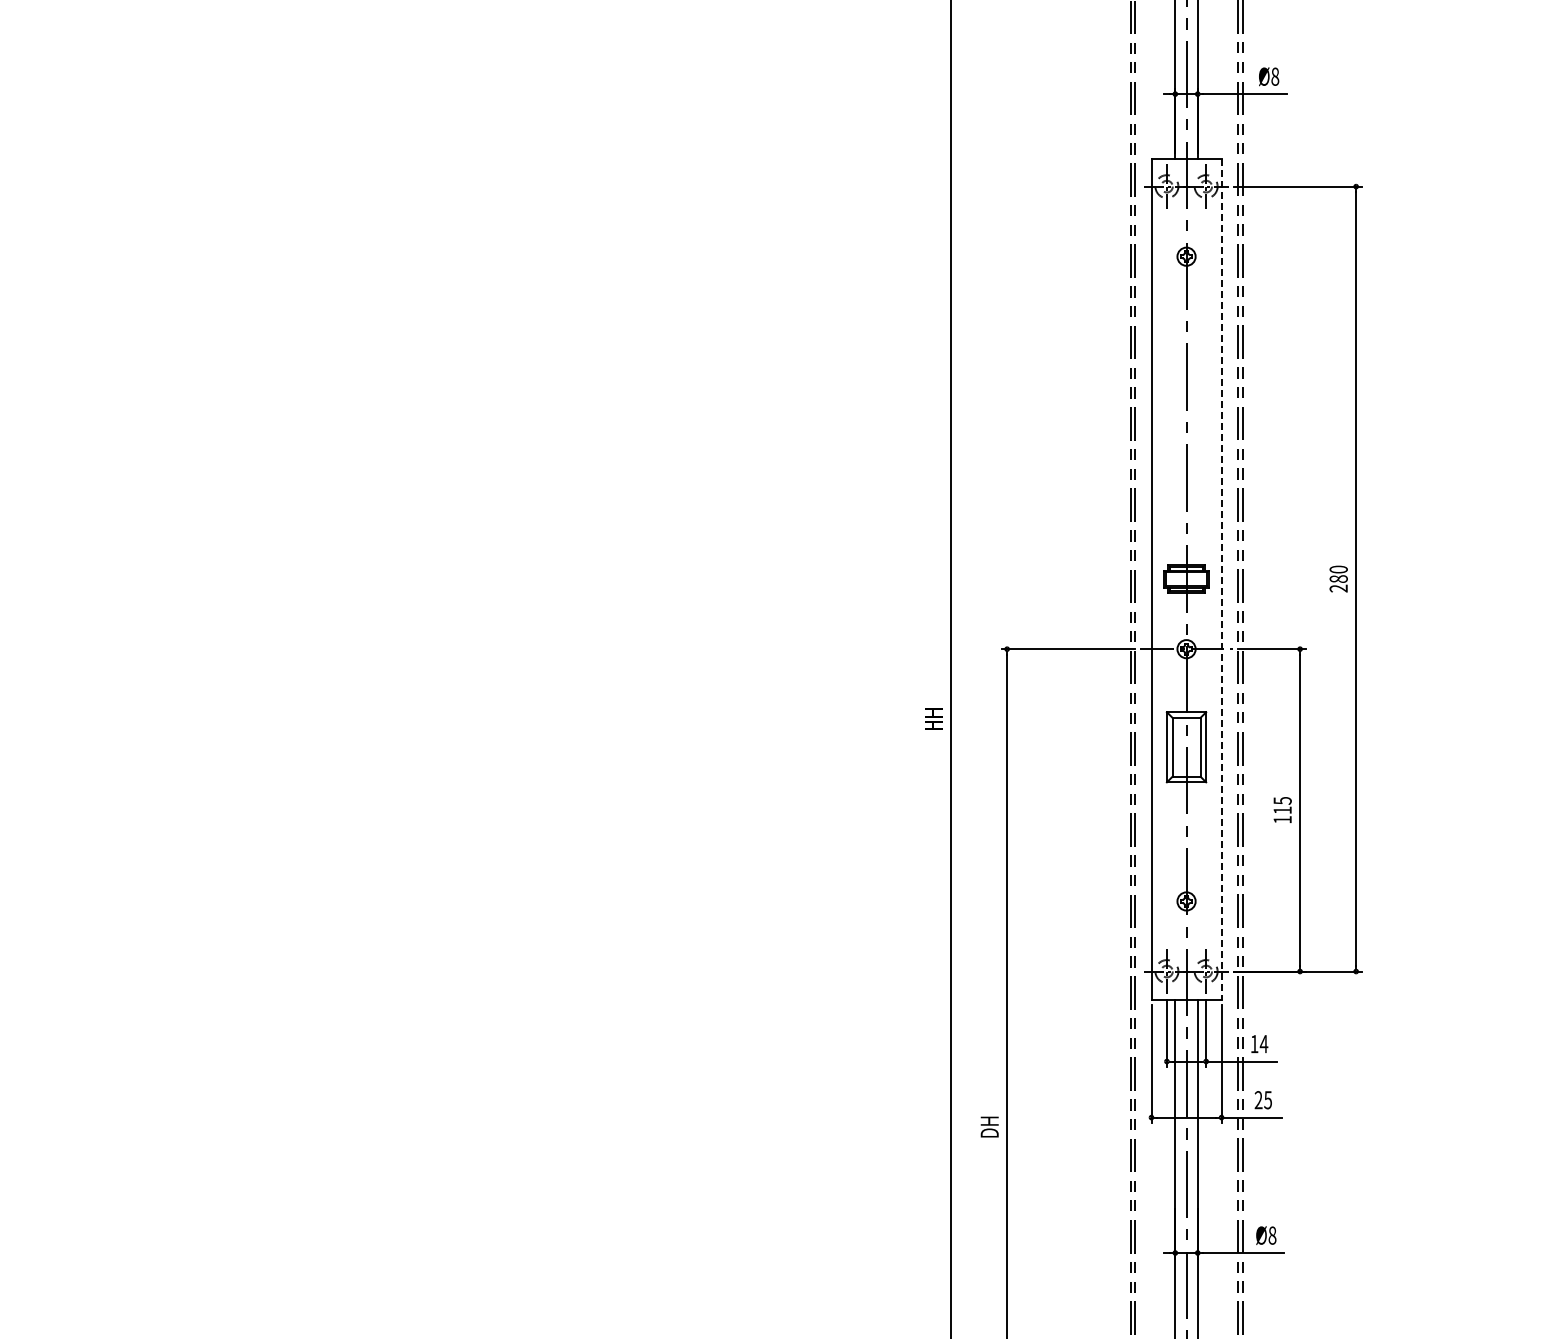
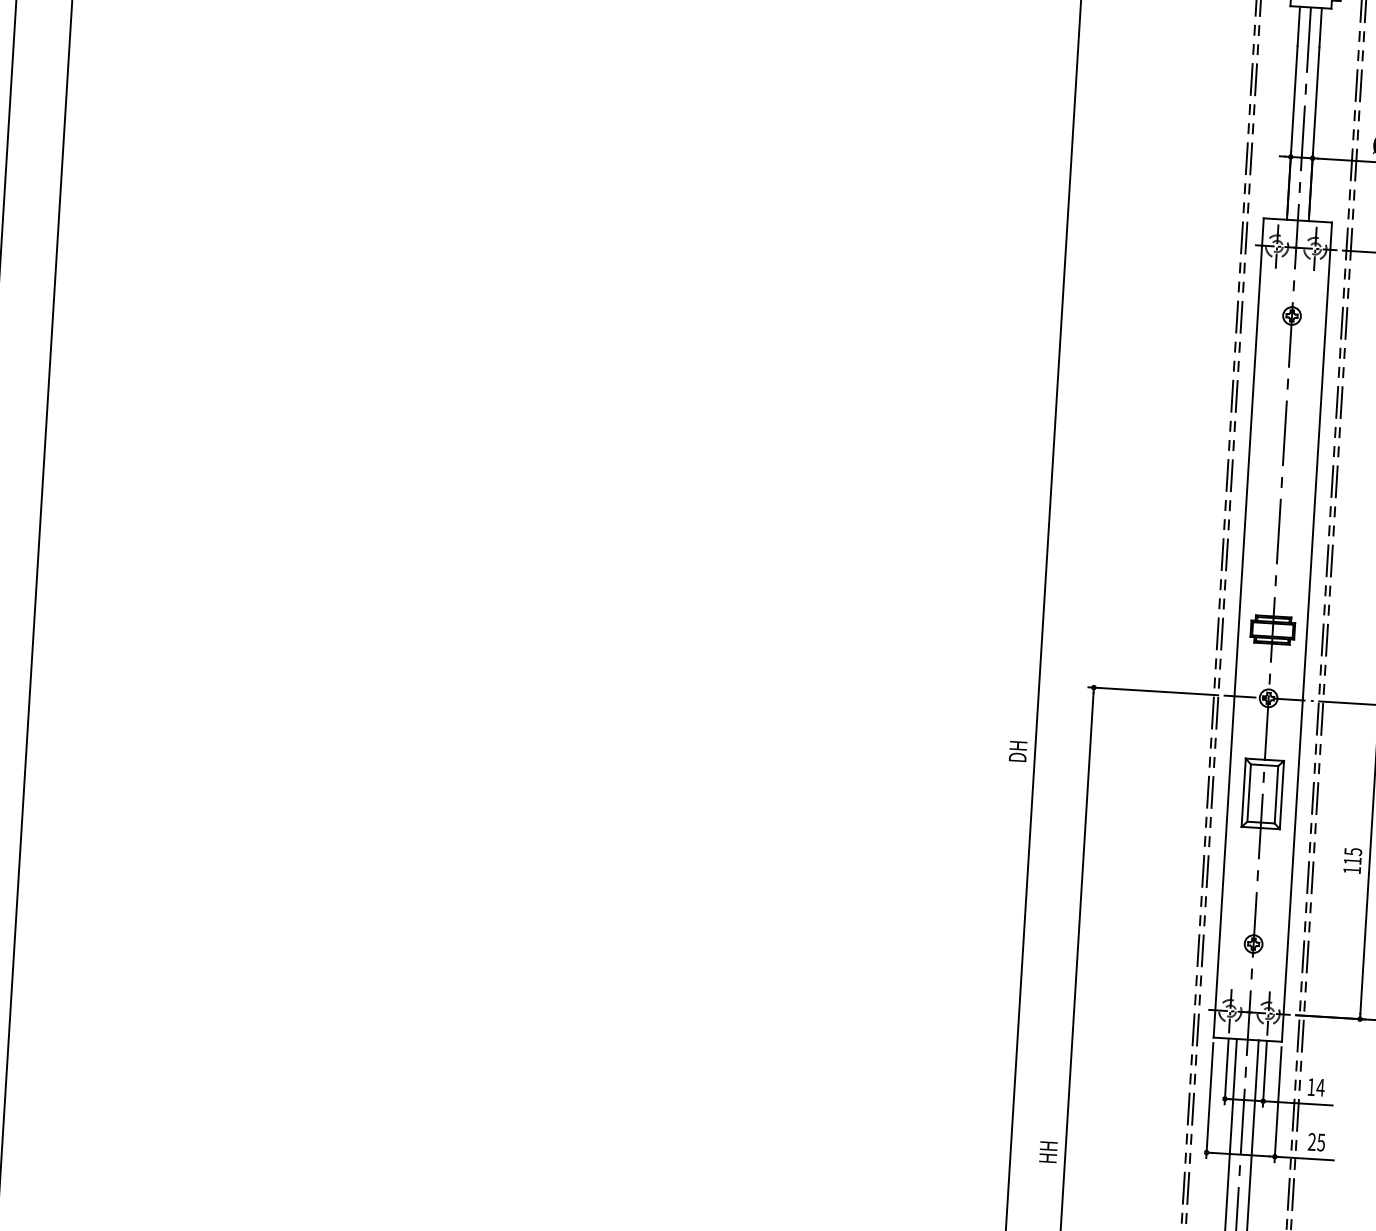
line: (1221, 579) -> (1306, 632), dashed -> solid
text: (933, 718) -> (1018, 750), HH -> DH
text: (989, 1126) -> (1048, 1151), DH -> HH

